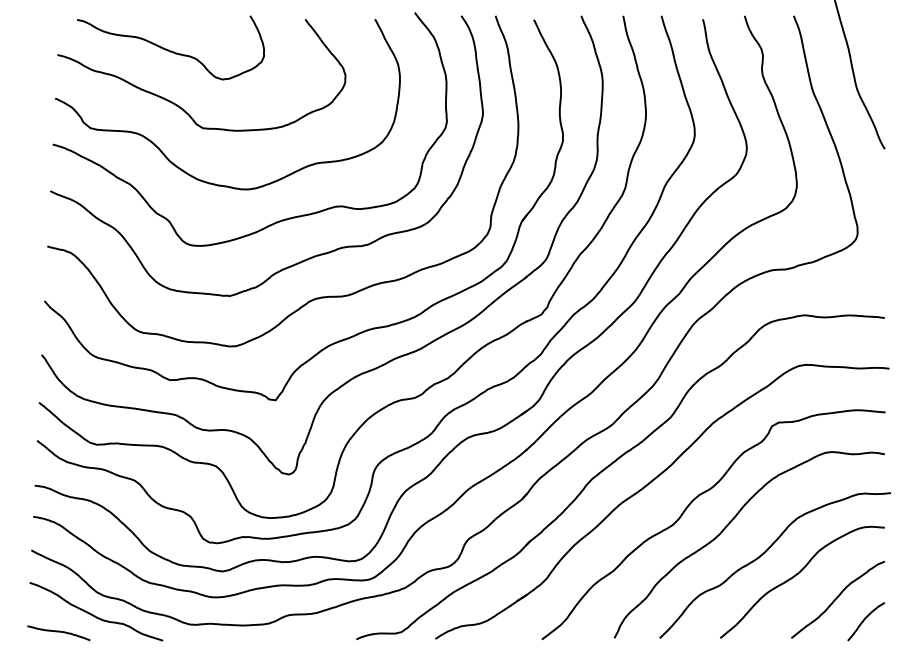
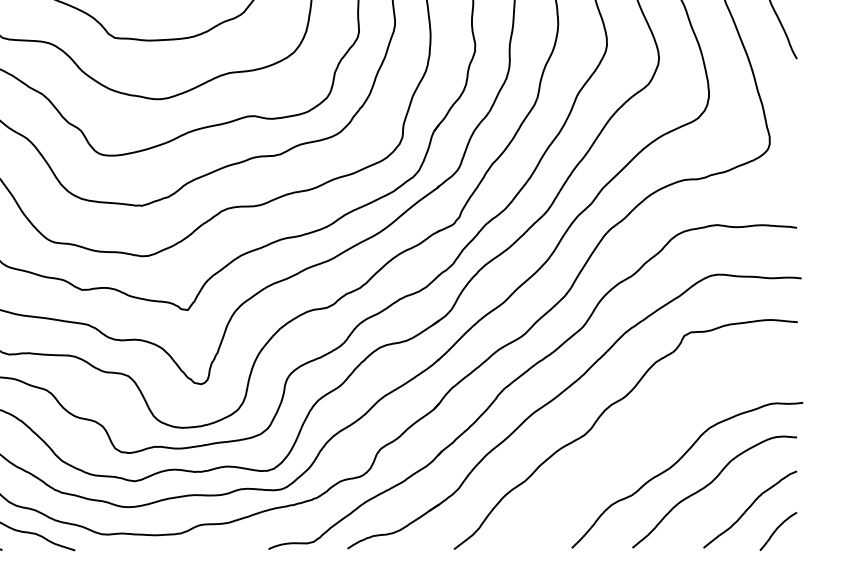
curve: (725, 529) -> (637, 439), removed

